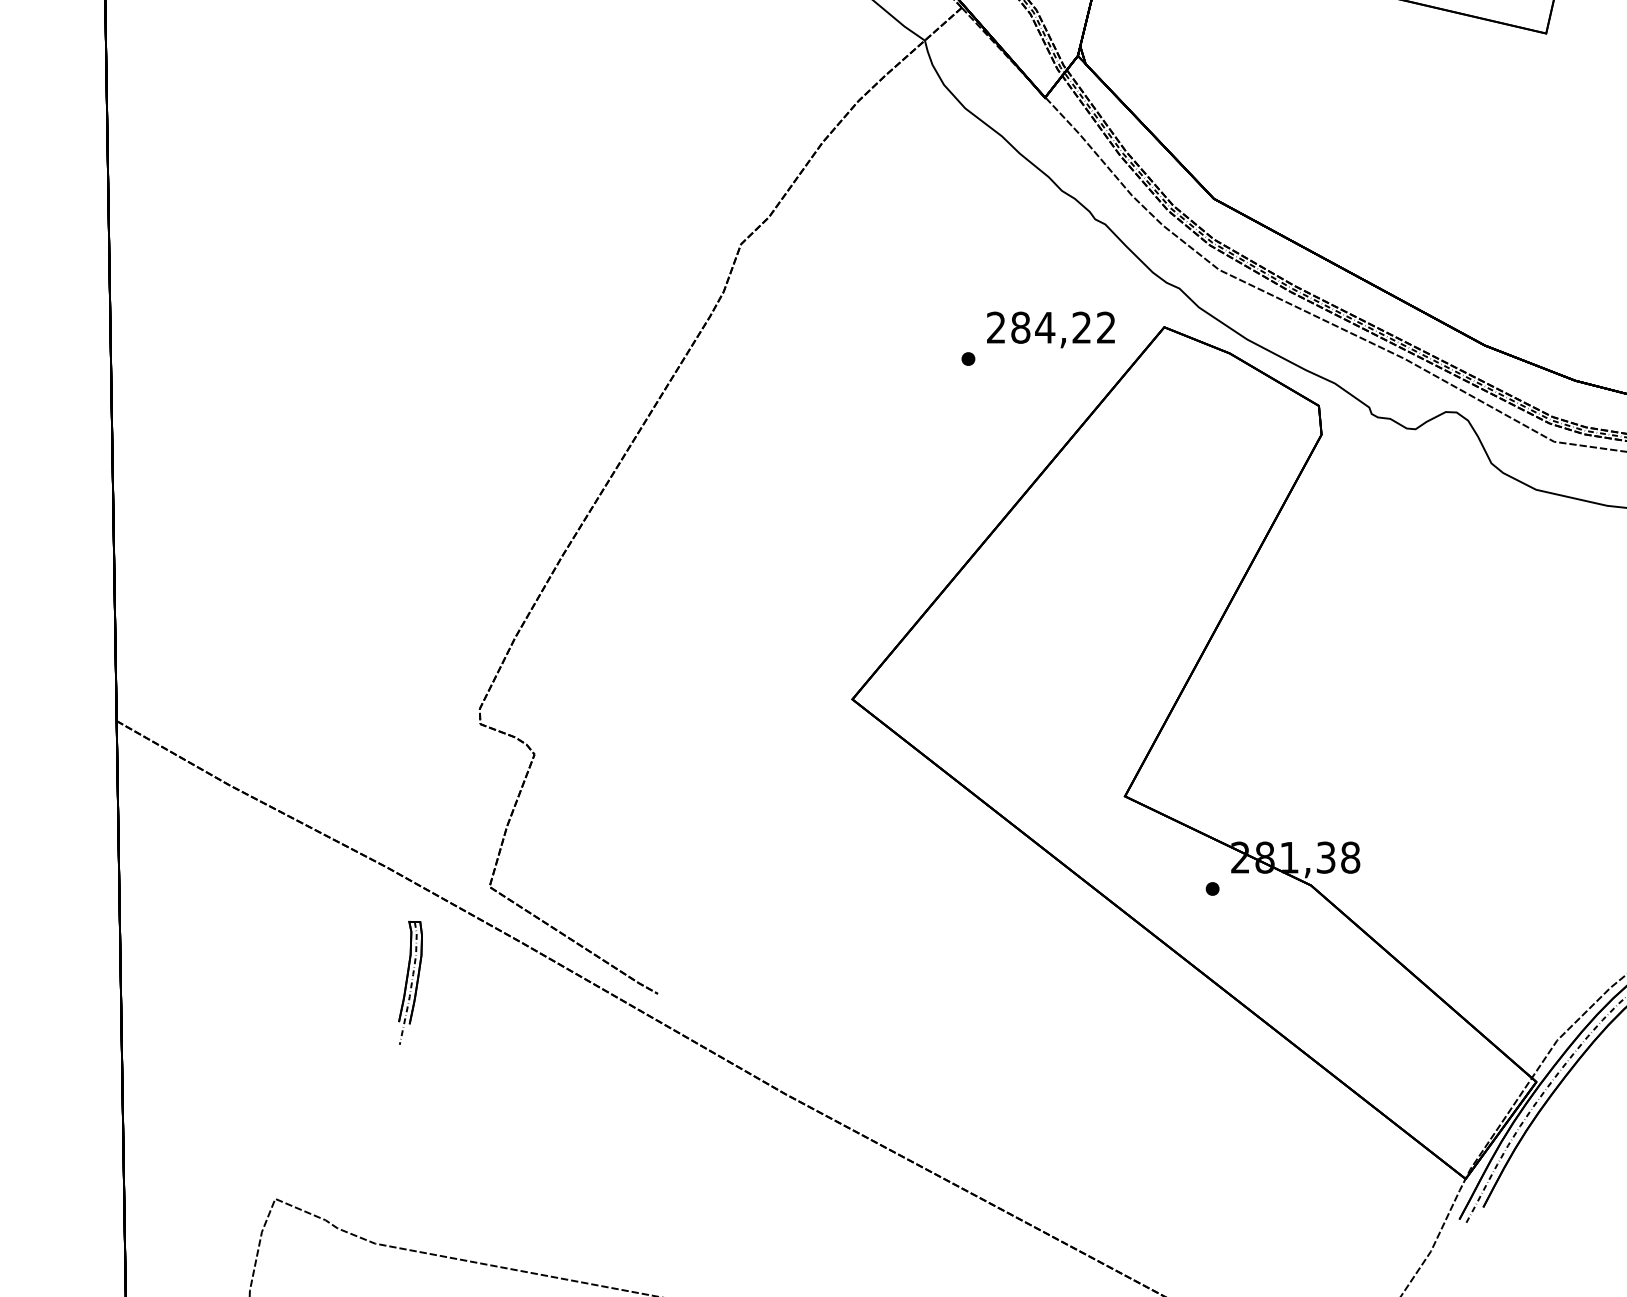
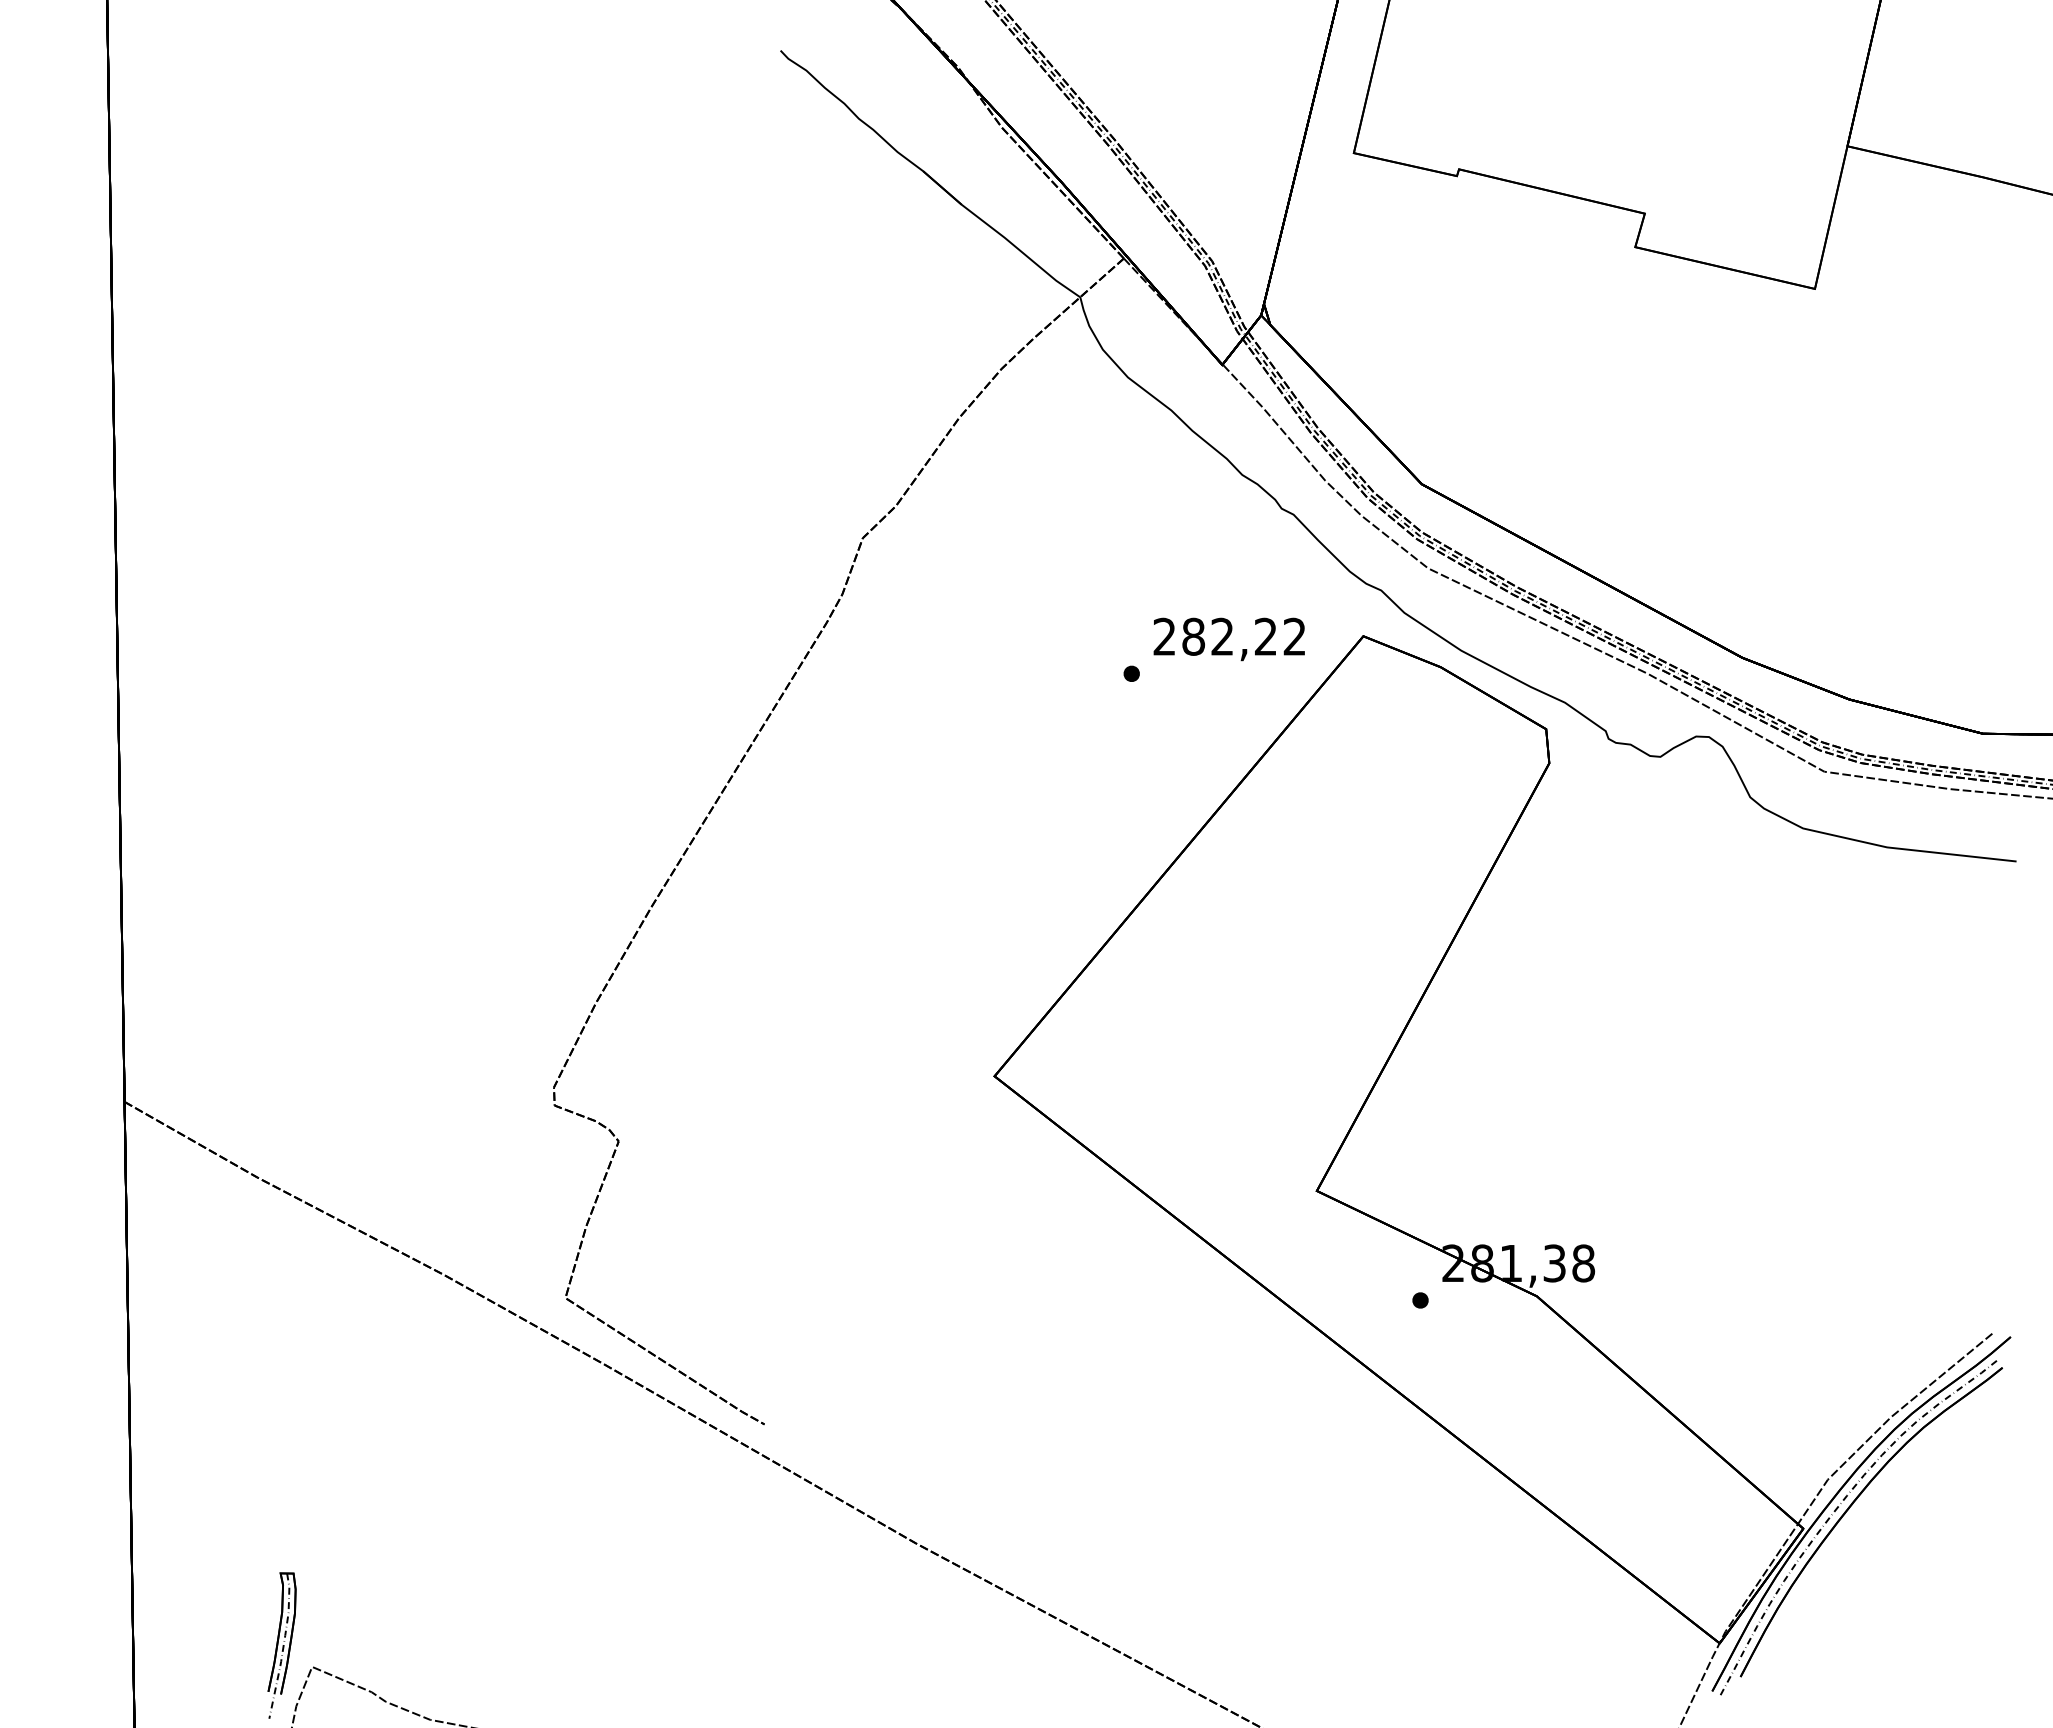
text: (1045, 327) -> (1222, 636), 284,22 -> 282,22
part: (410, 982) -> (281, 1645), moved

